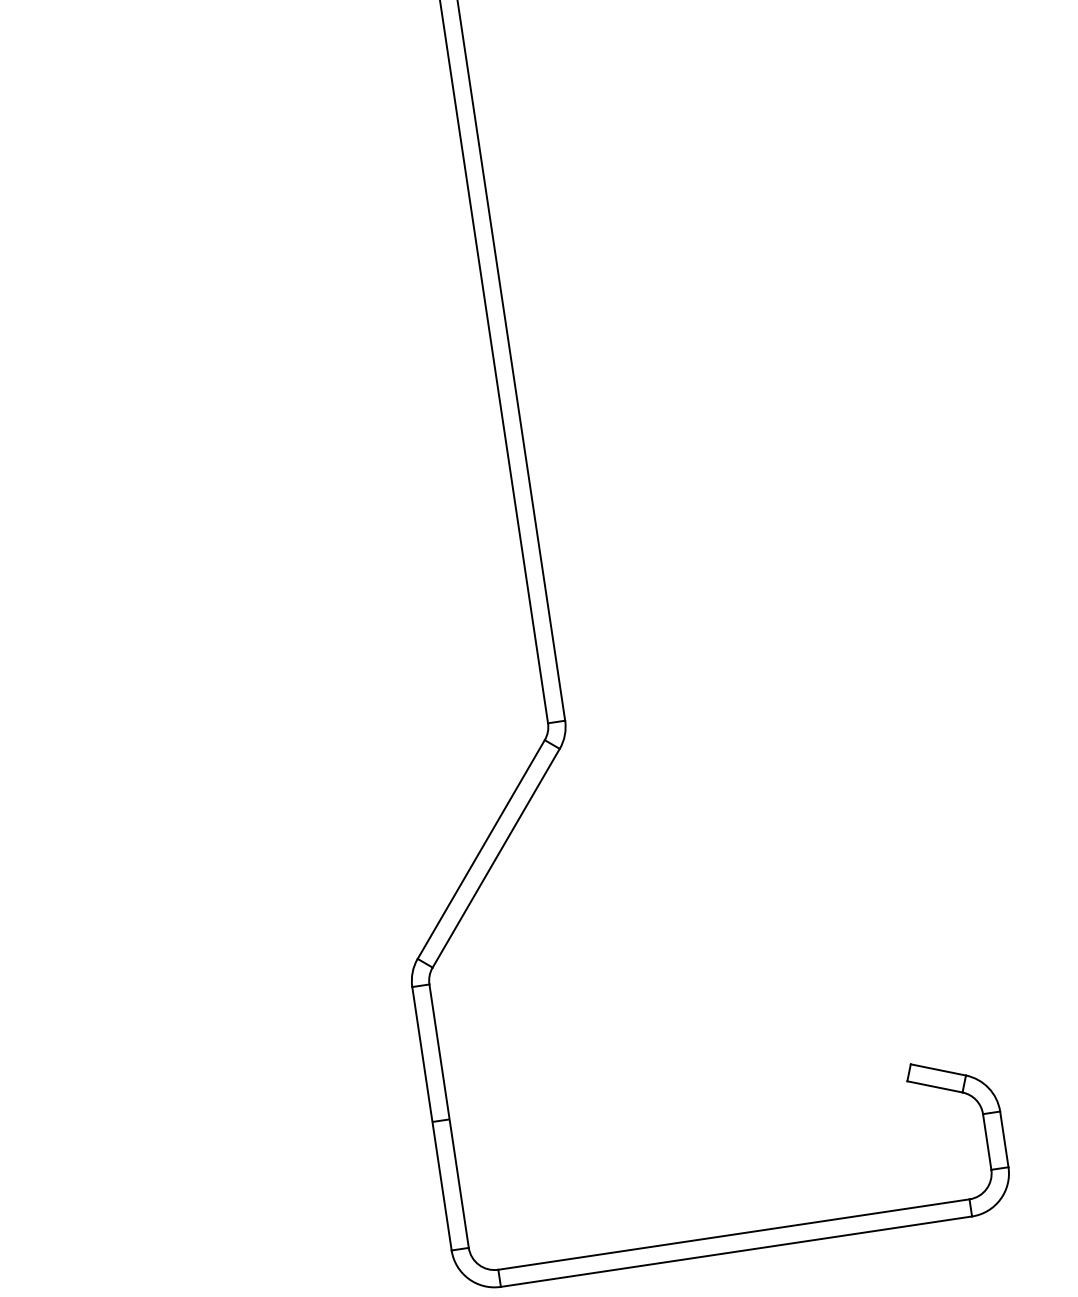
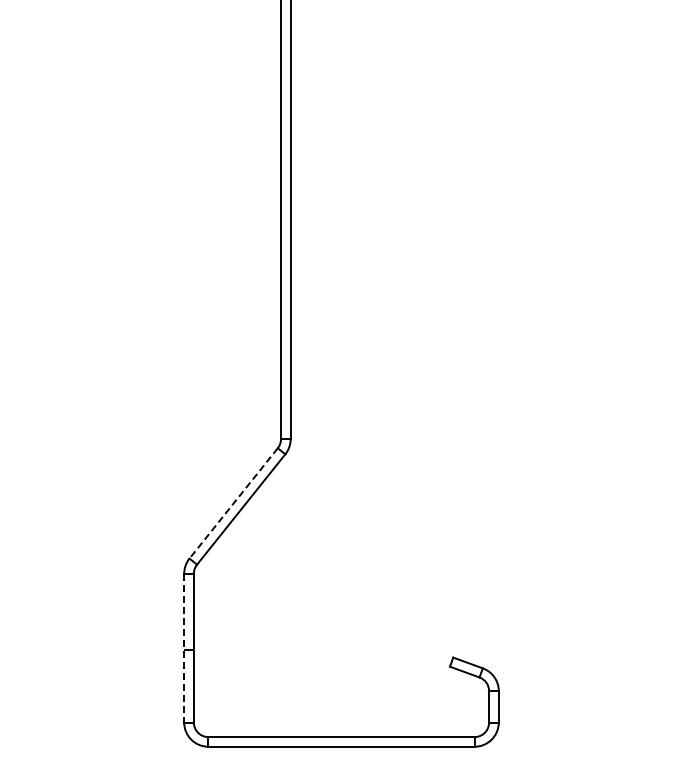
line: (480, 849) -> (233, 503), solid -> dashed
line: (432, 1119) -> (184, 648), solid -> dashed

